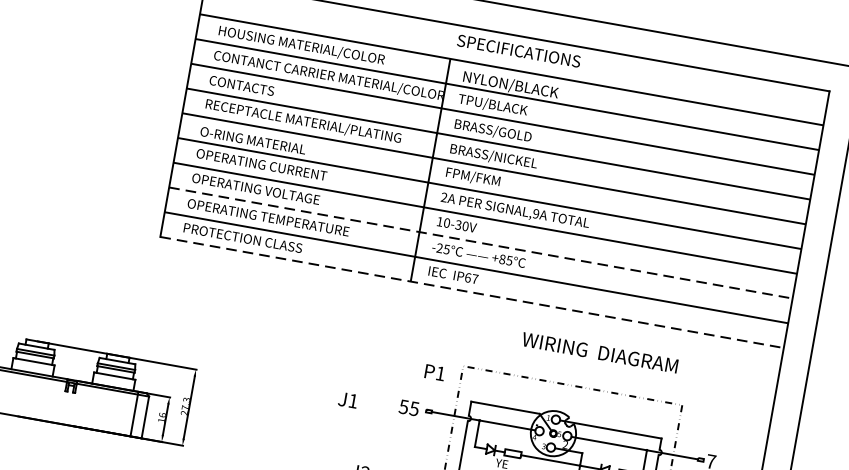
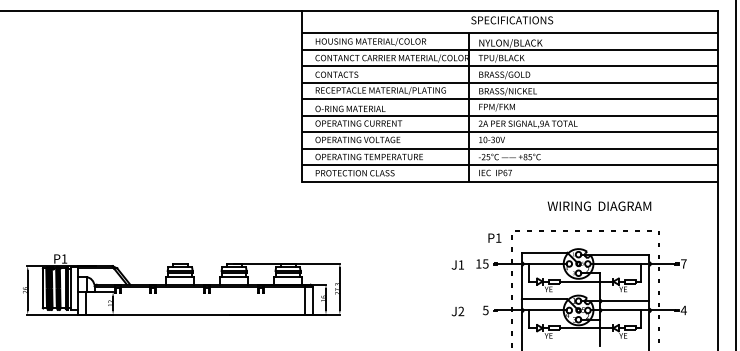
line: (482, 242) -> (510, 148), dashed -> solid
line: (473, 291) -> (510, 181), dashed -> solid
text: (347, 399) -> (457, 264), moved
text: (403, 406) -> (478, 263), 55 -> 15

